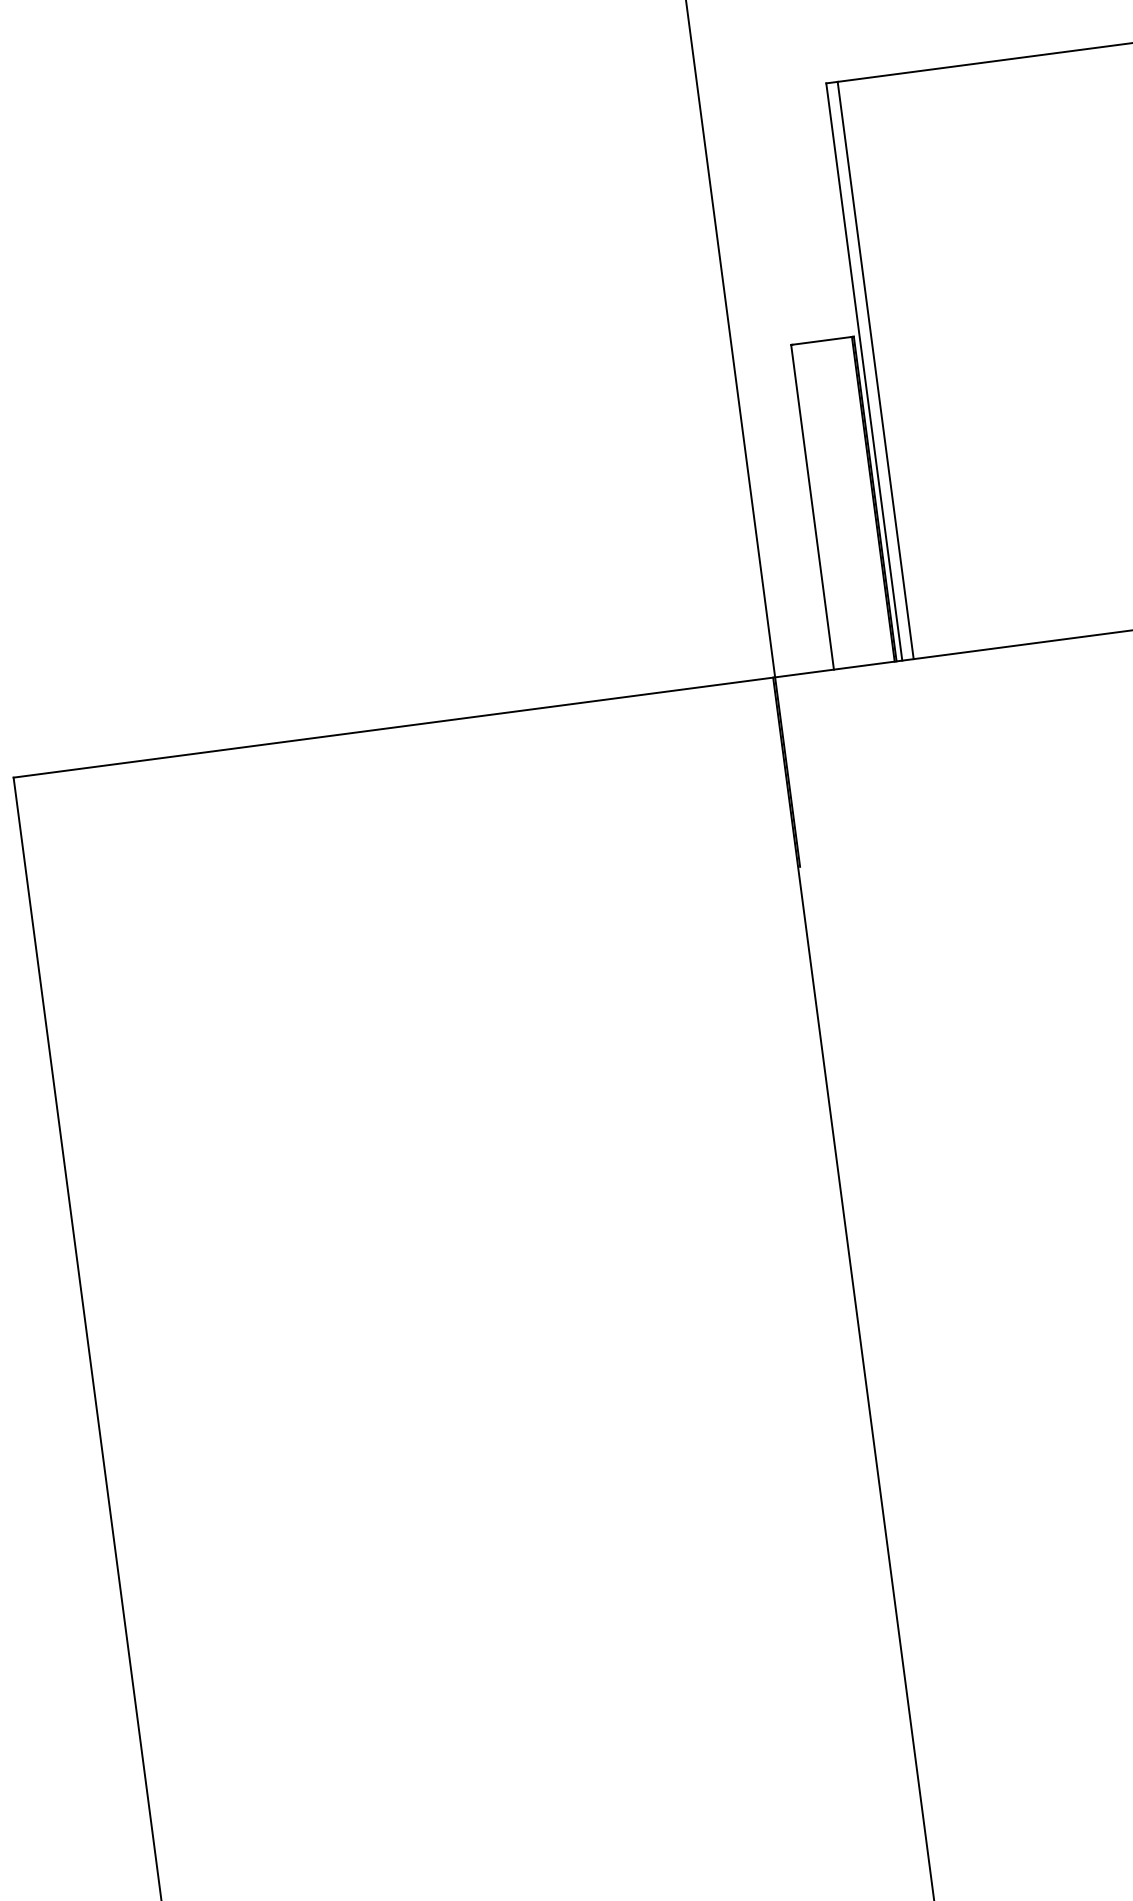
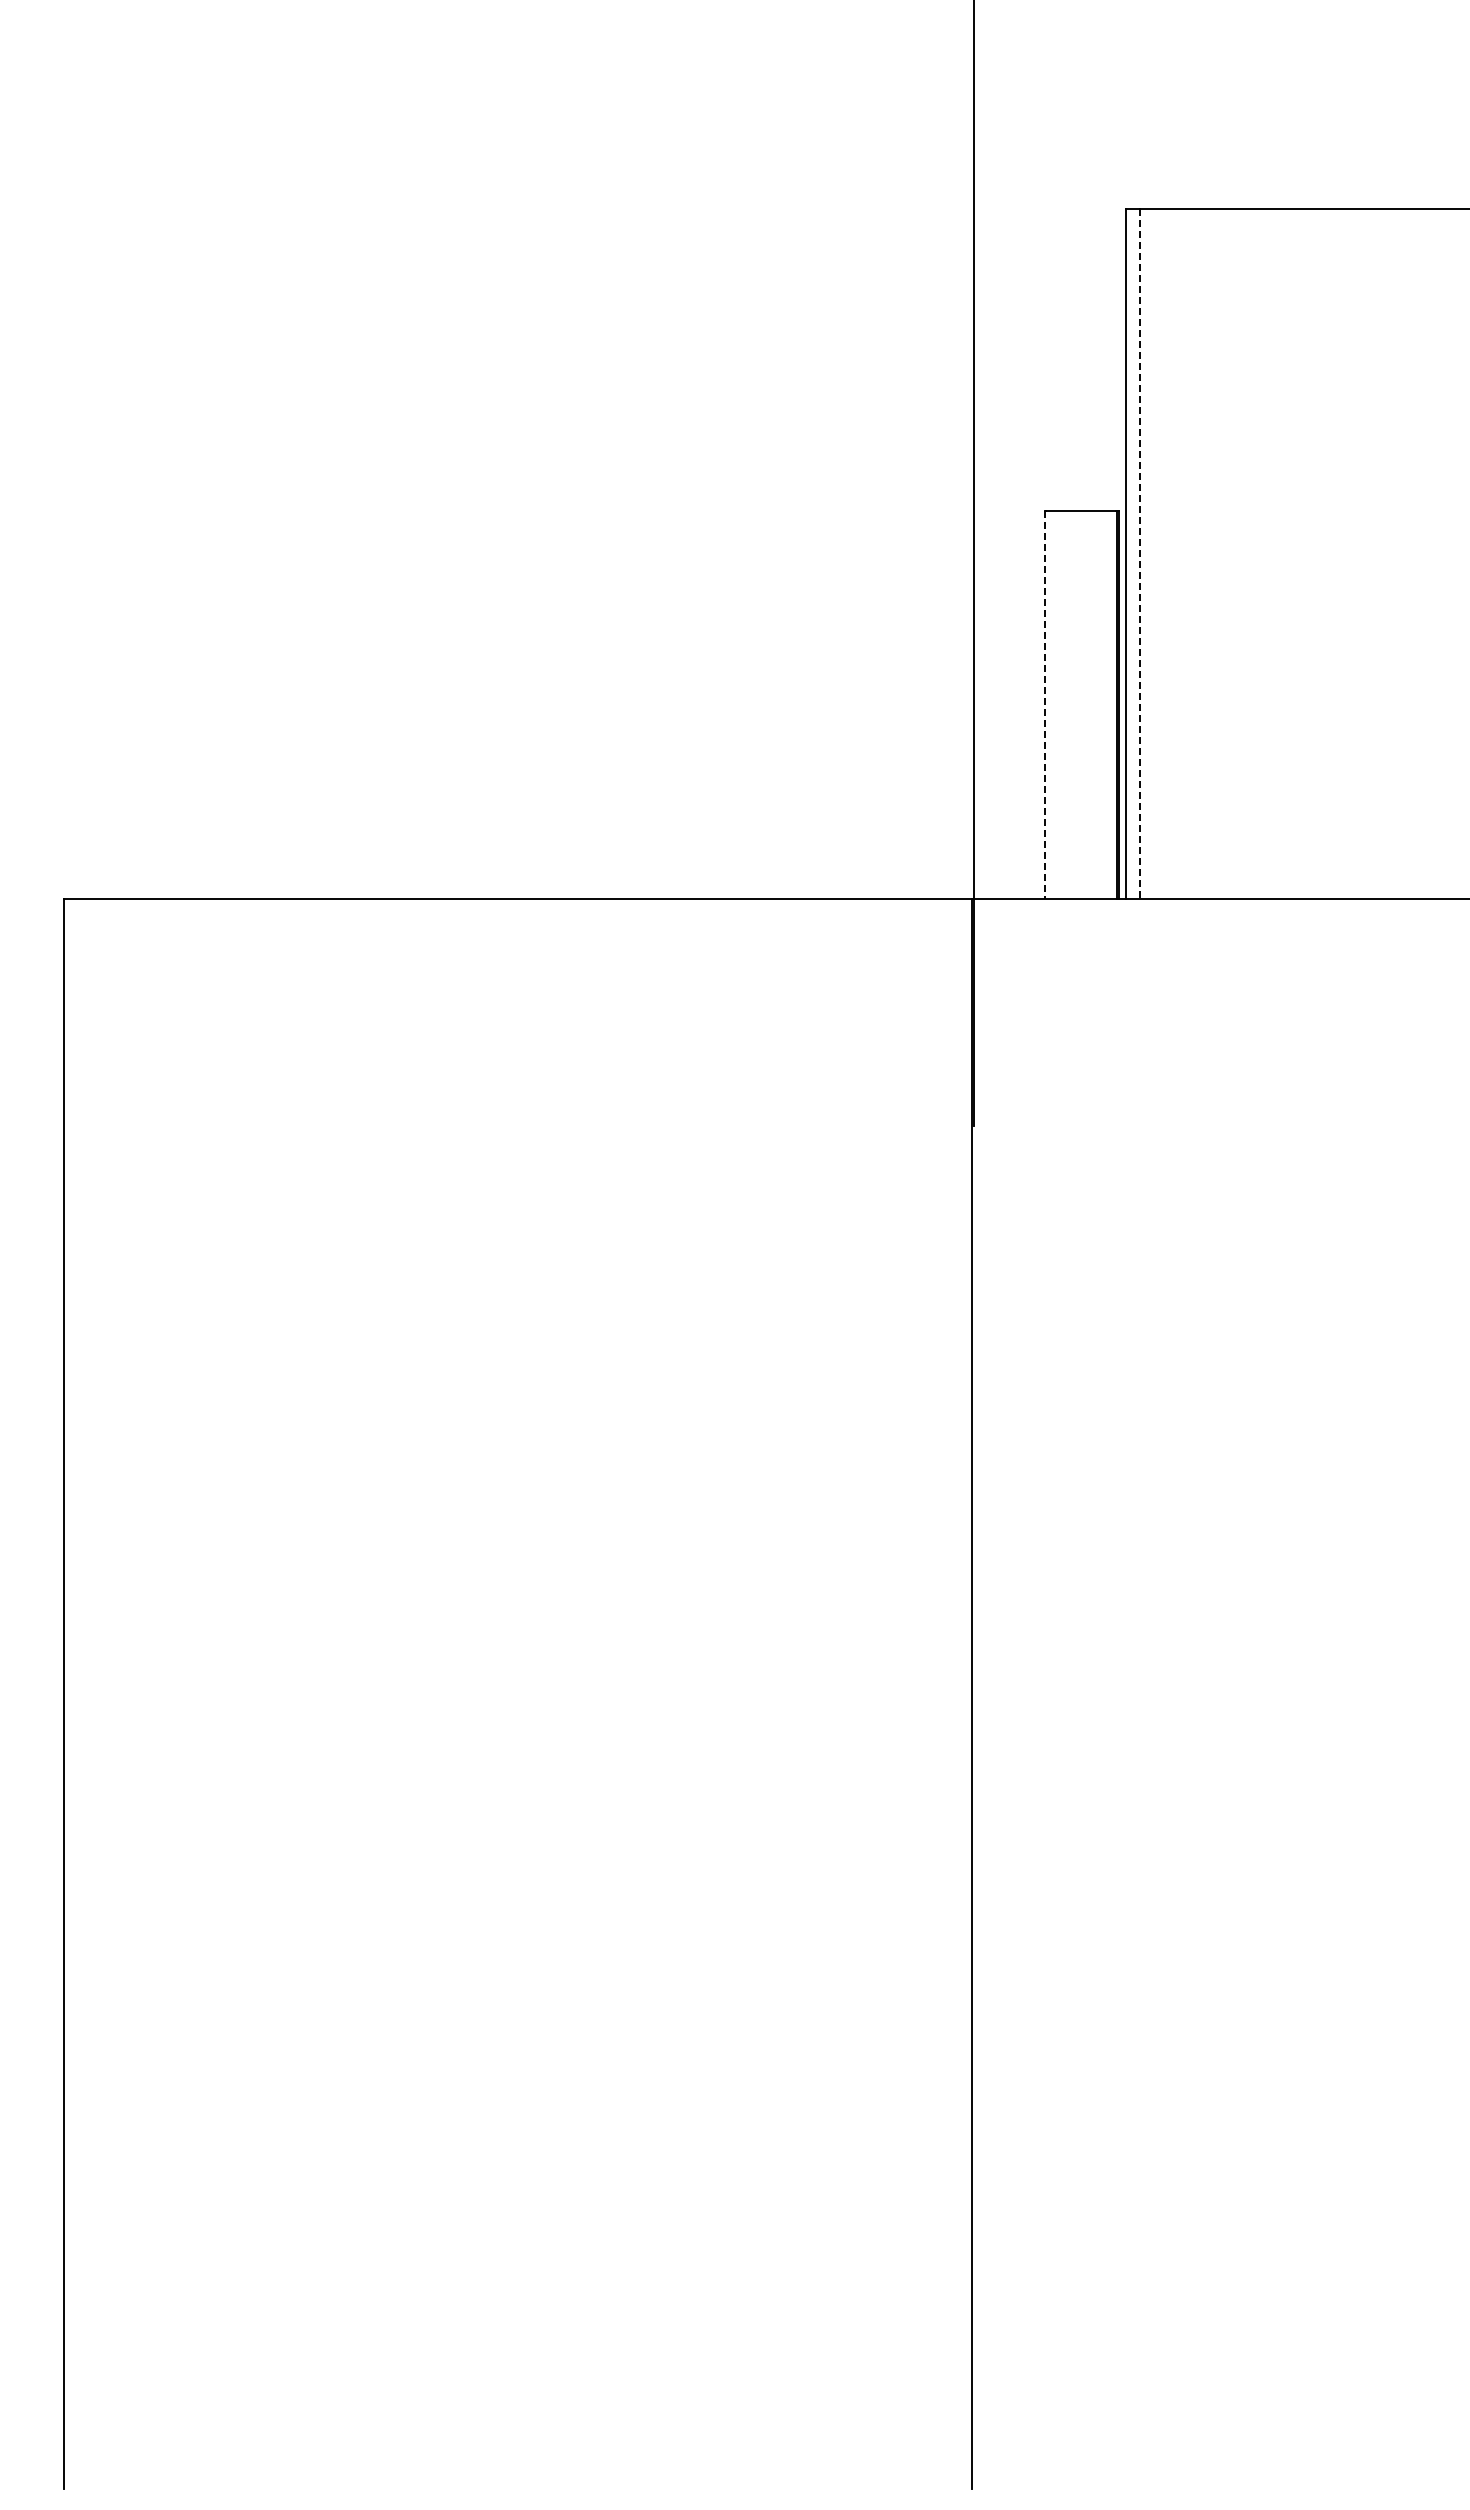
line: (875, 371) -> (1139, 554), solid -> dashed
line: (812, 507) -> (1044, 705), solid -> dashed

